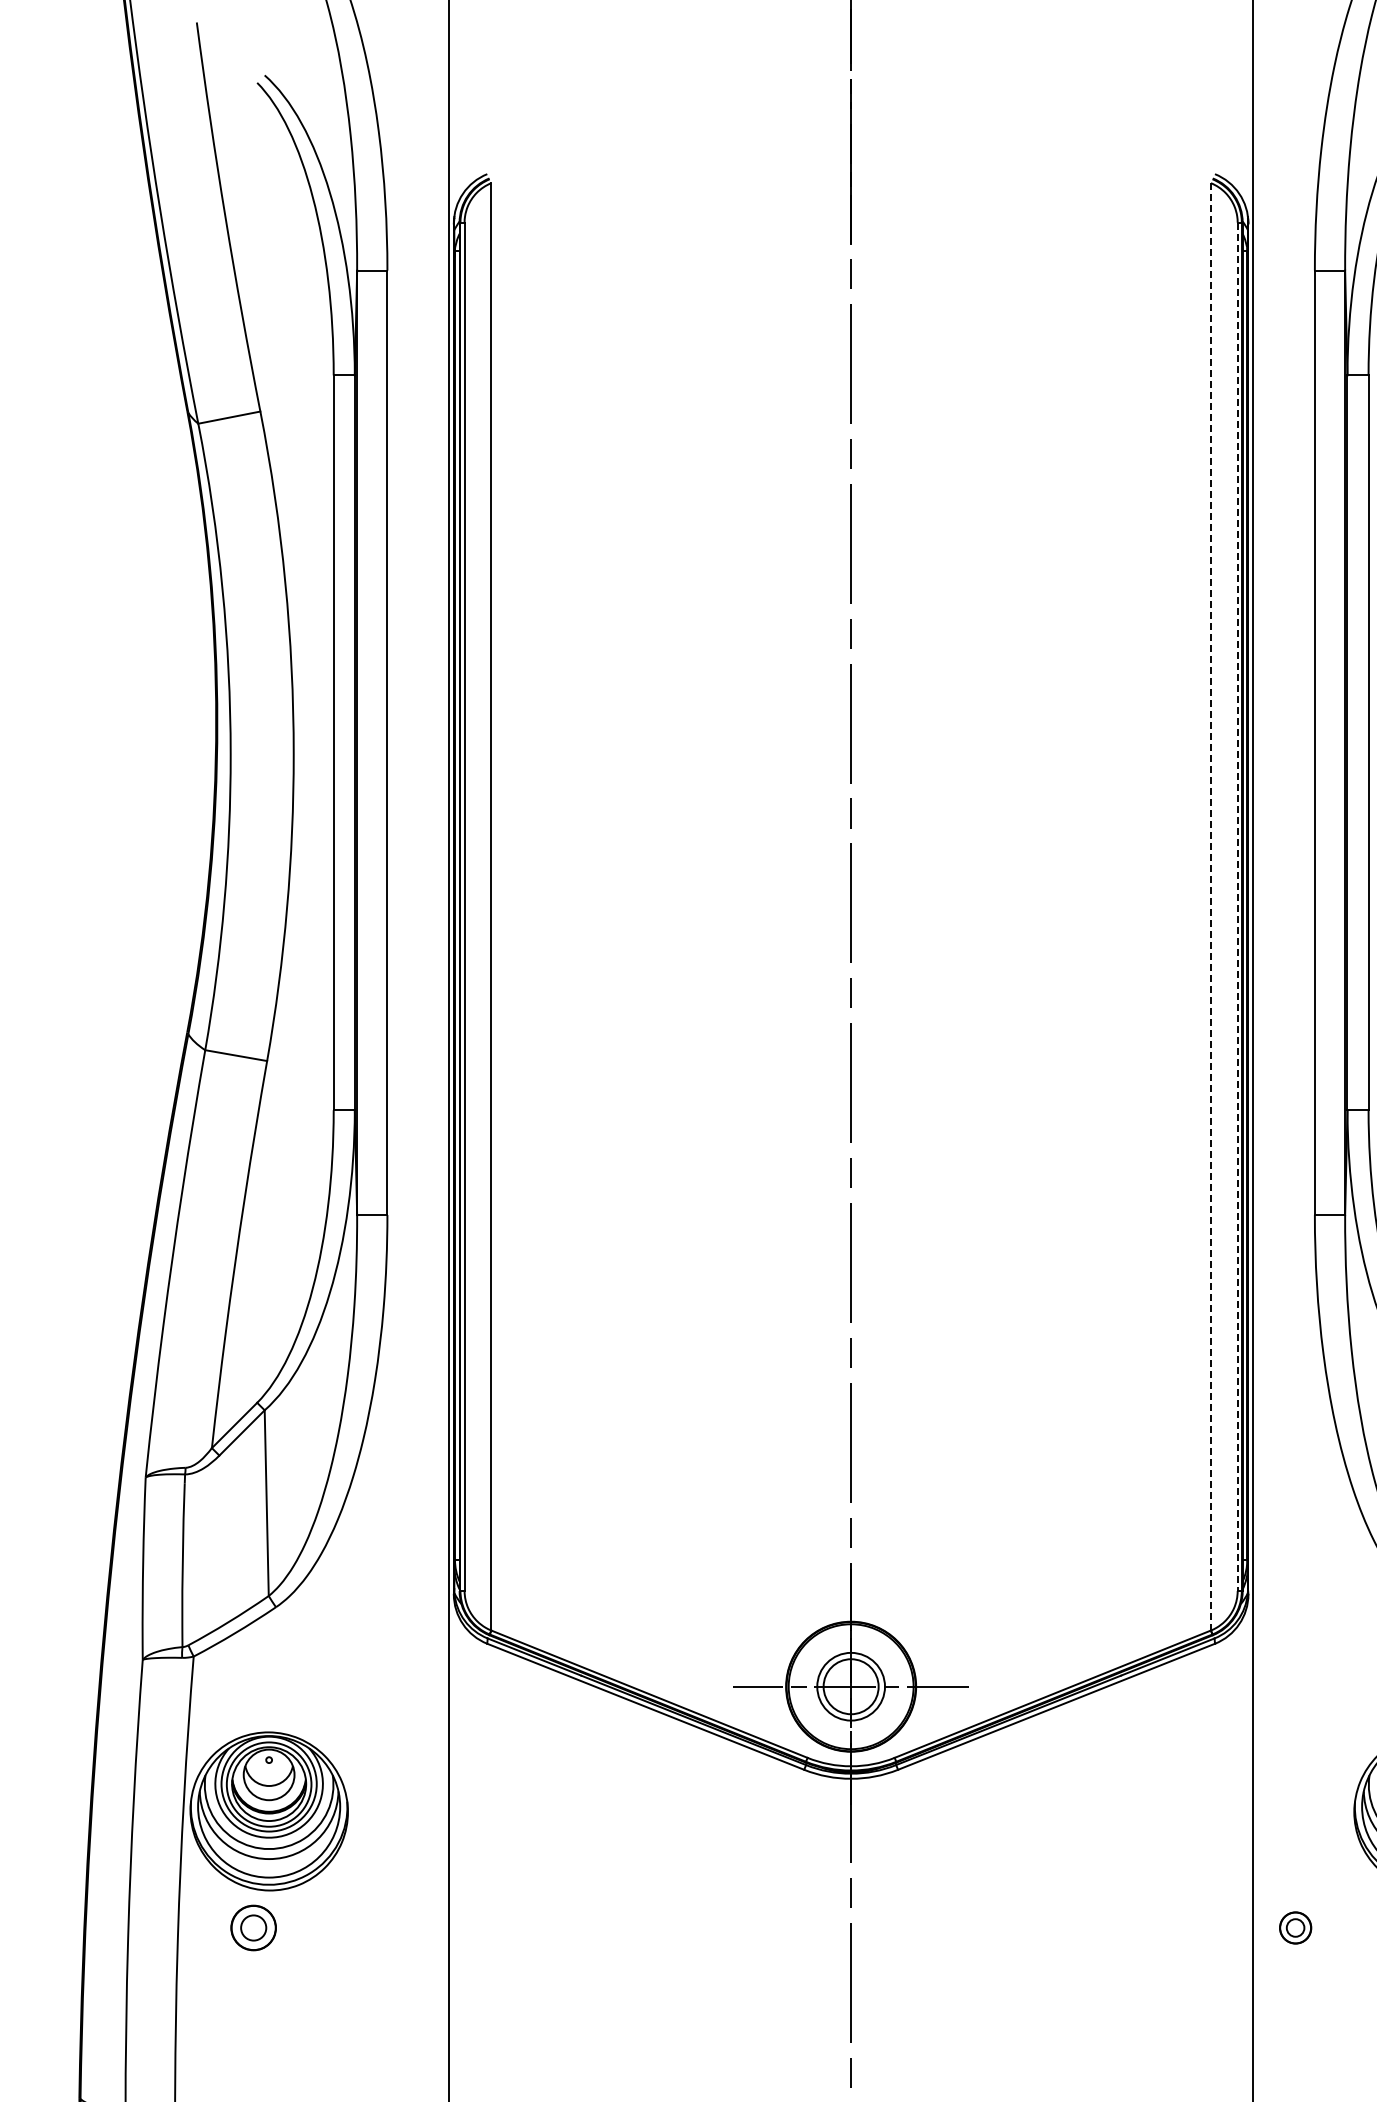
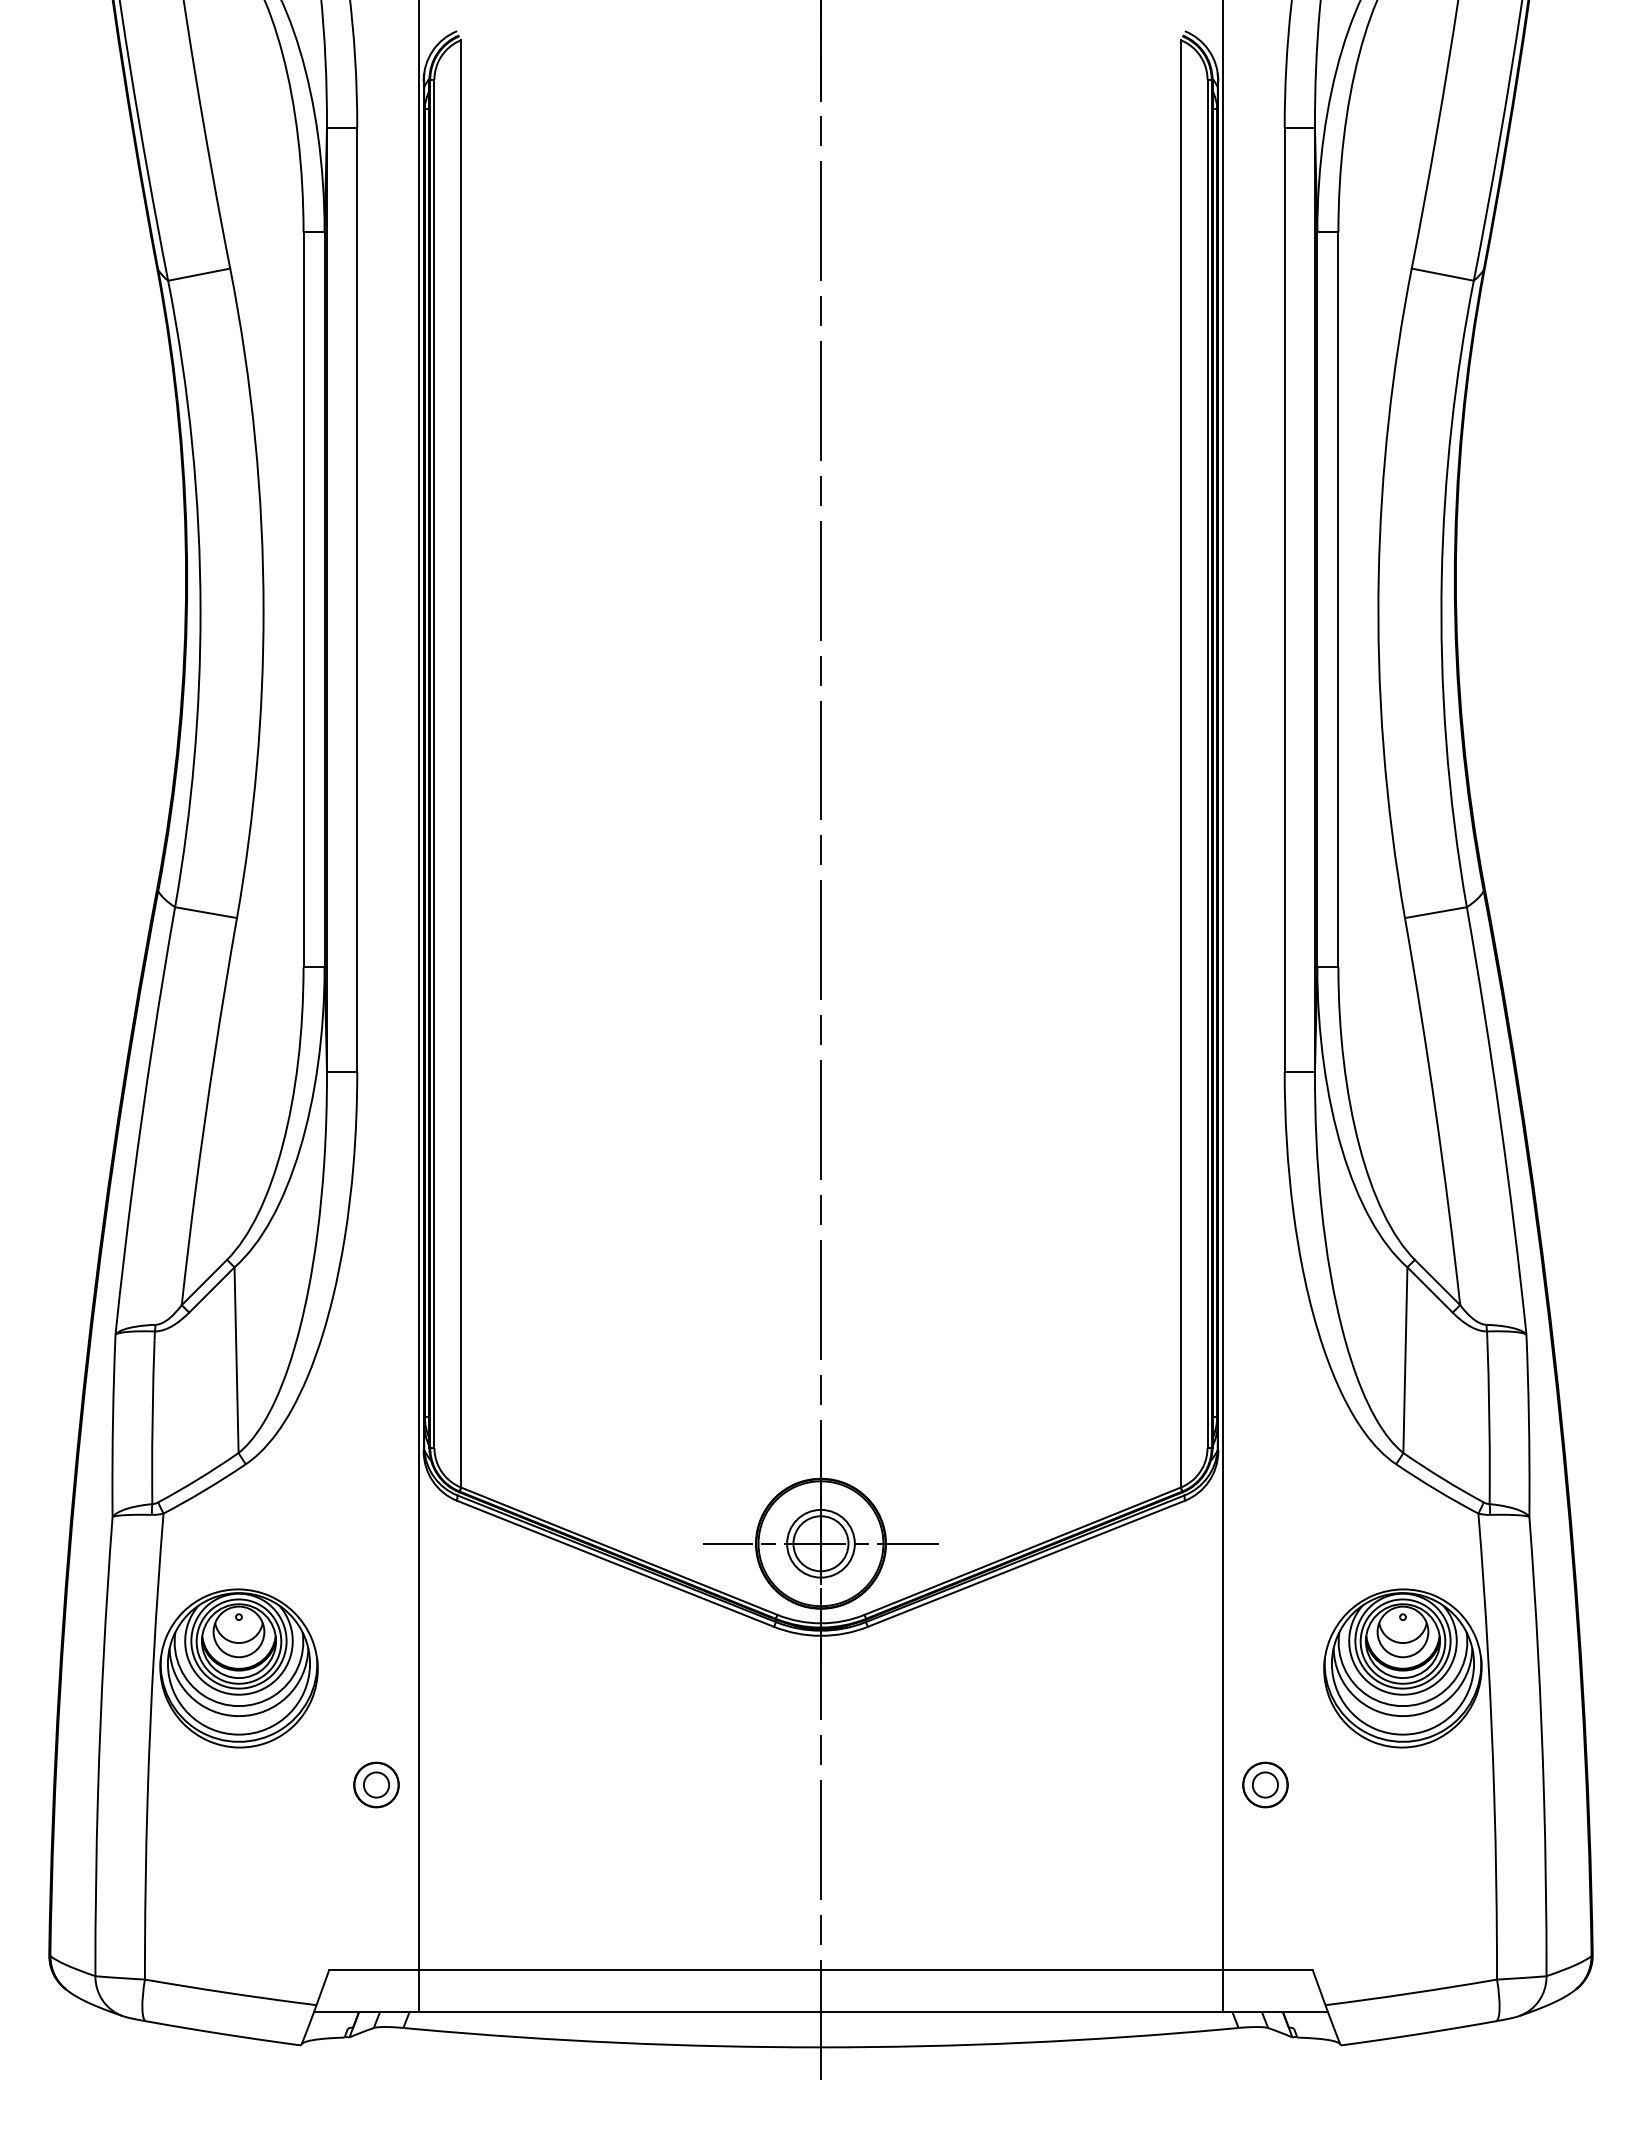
line: (1210, 906) -> (1180, 763), dashed -> solid
line: (1237, 907) -> (1207, 764), dashed -> solid
part: (253, 1927) -> (376, 1784), moved
part: (1295, 1927) -> (1265, 1784), size x1.43

